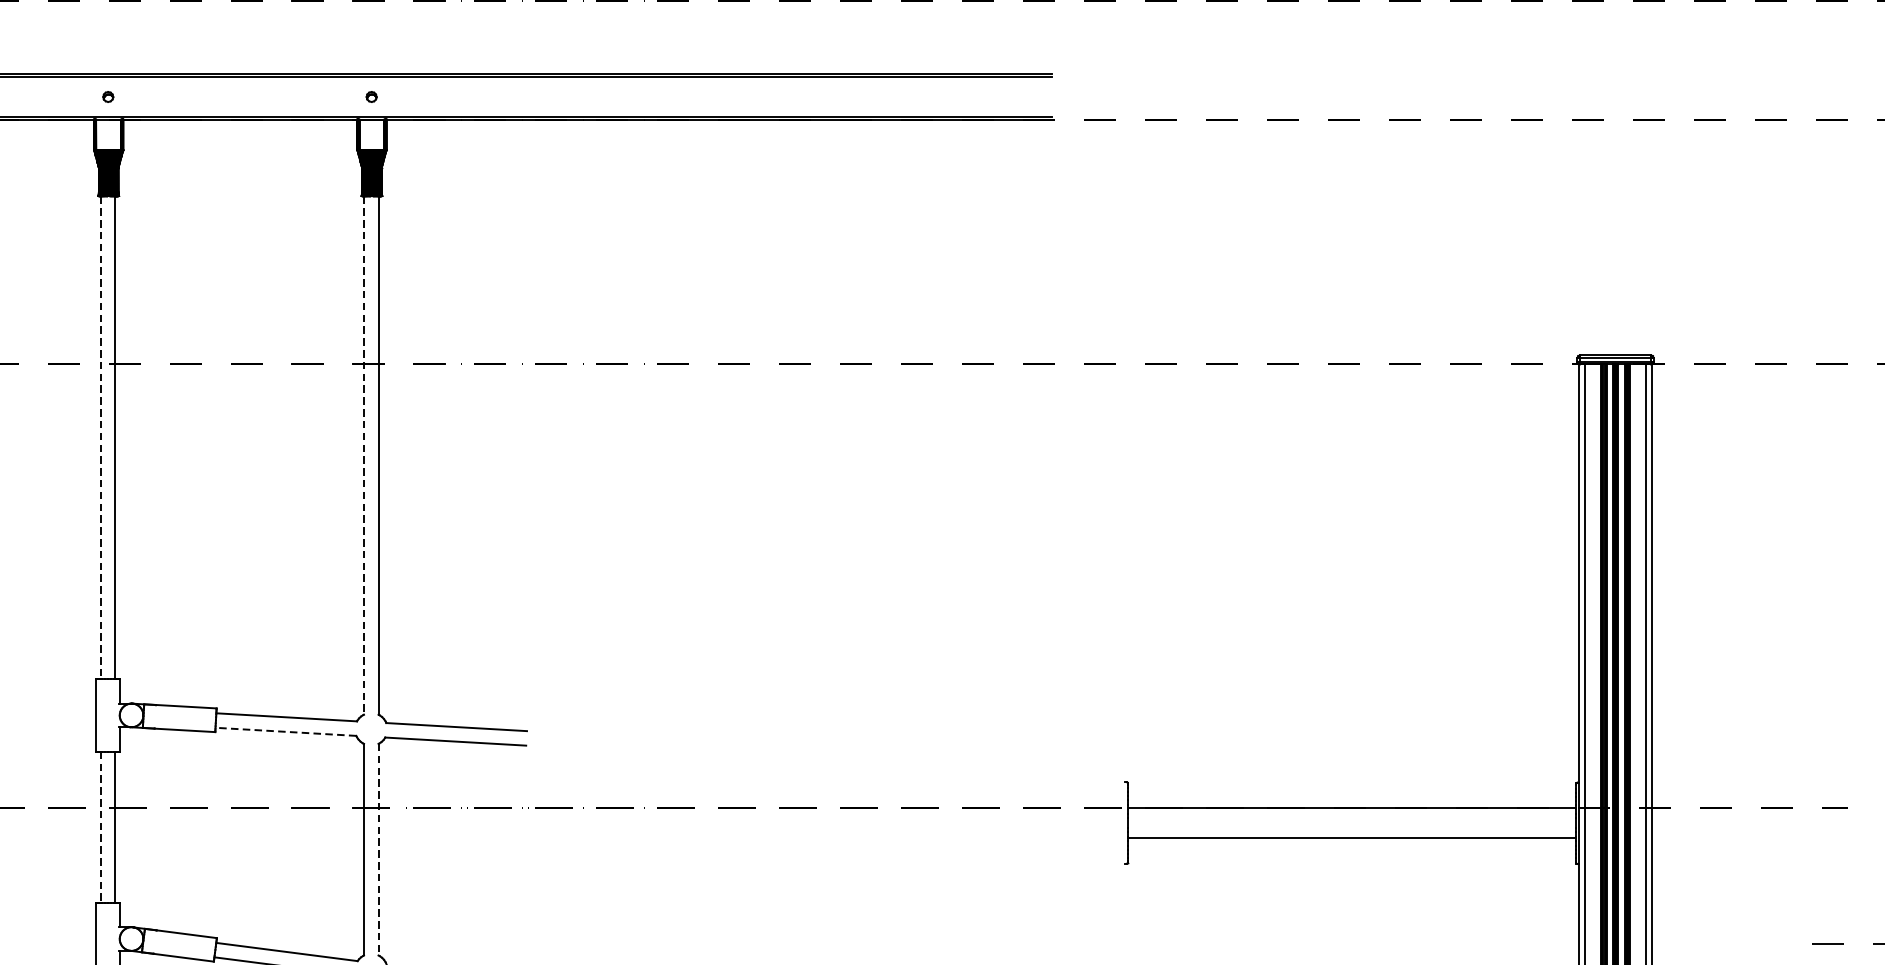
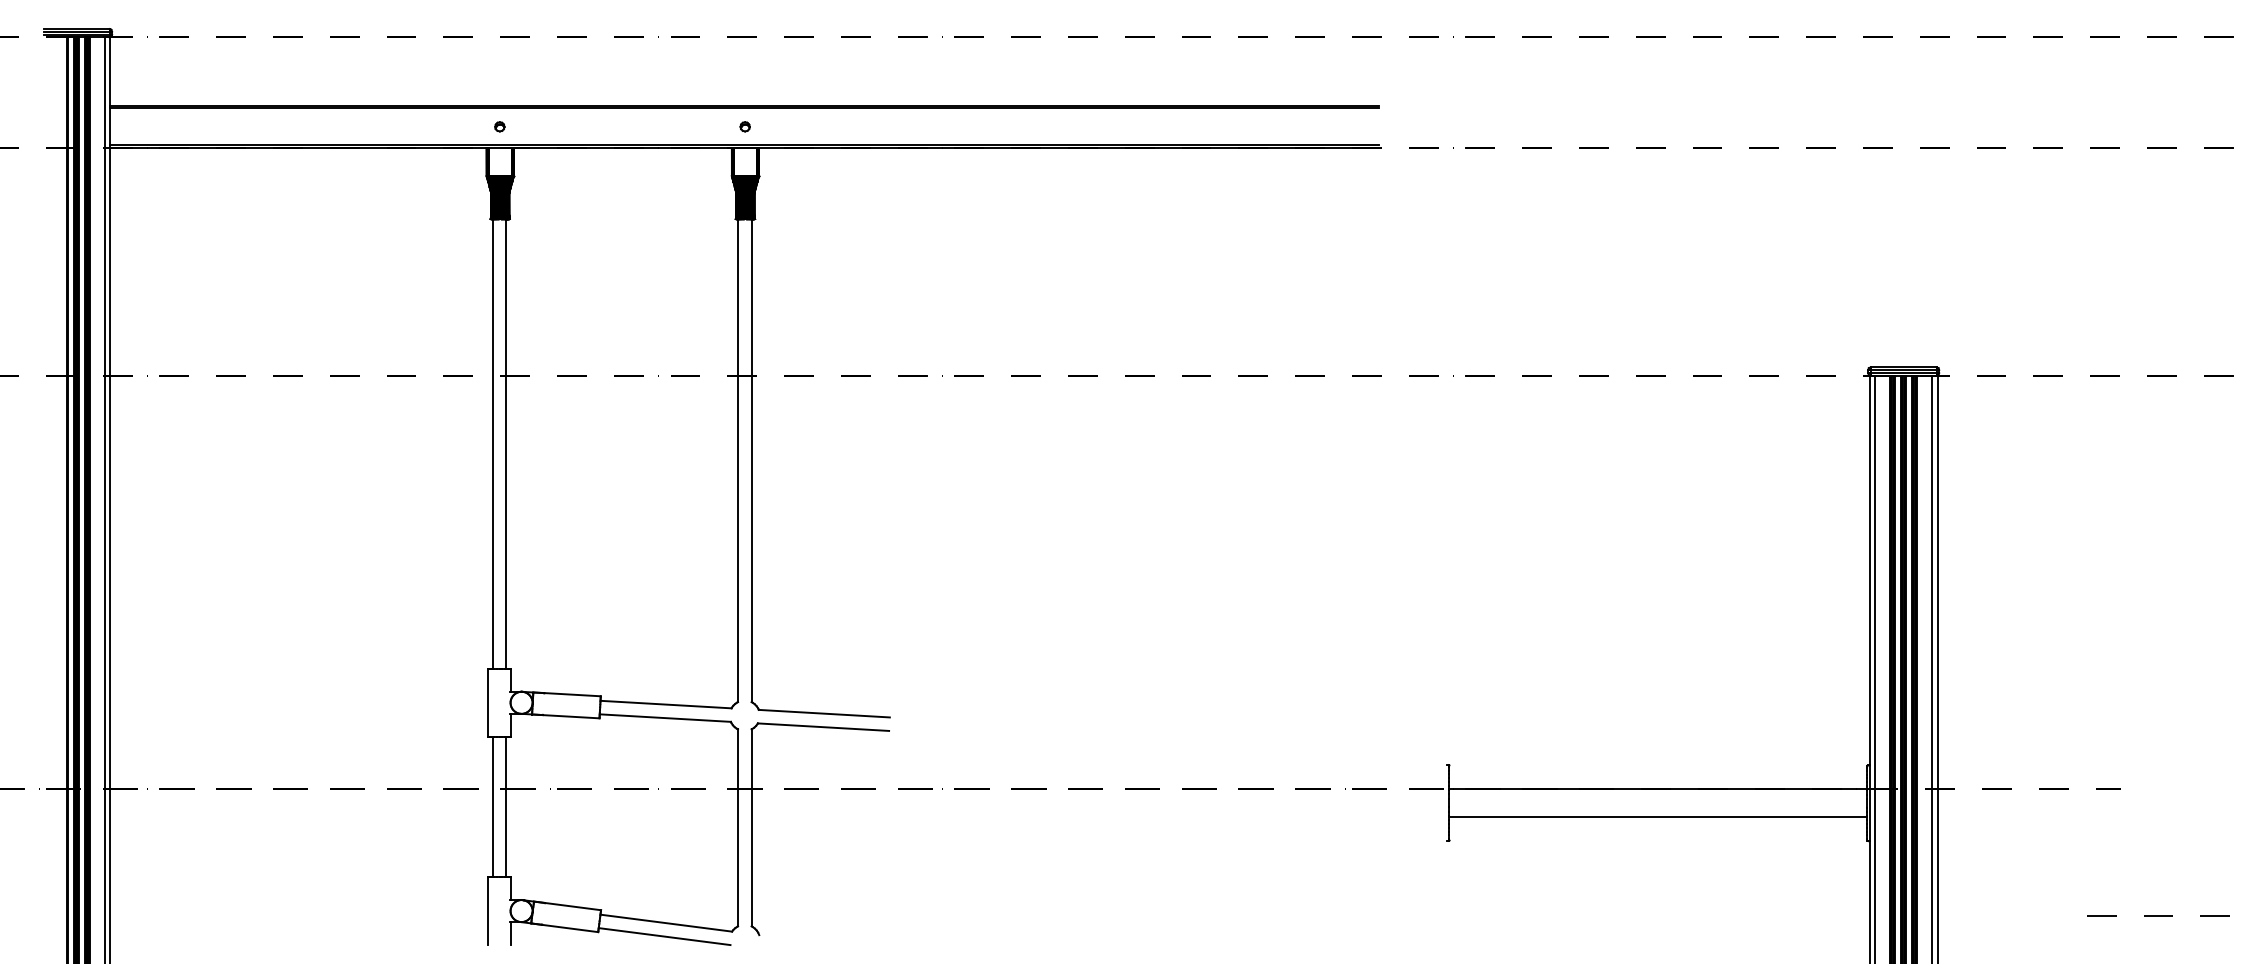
line: (100, 438) -> (492, 444), dashed -> solid
line: (364, 456) -> (738, 461), dashed -> solid
line: (286, 732) -> (665, 718), dashed -> solid
line: (100, 827) -> (492, 807), dashed -> solid
line: (378, 849) -> (751, 827), dashed -> solid

